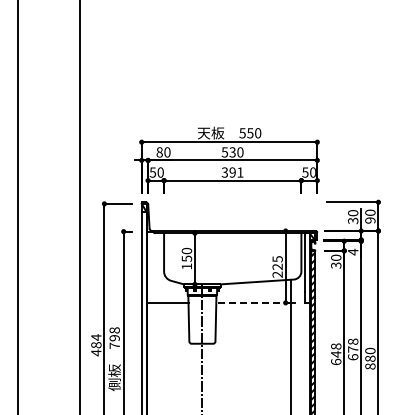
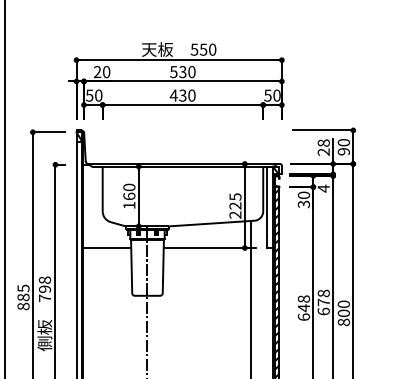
text: (159, 152) -> (97, 72), 80 -> 20
text: (232, 172) -> (182, 95), 391 -> 430
text: (353, 216) -> (324, 147), 30 -> 28
text: (186, 258) -> (128, 196), 150 -> 160
line: (252, 302) -> (206, 247), dashed -> solid
text: (96, 345) -> (23, 297), 484 -> 885
text: (370, 358) -> (344, 313), 880 -> 800

